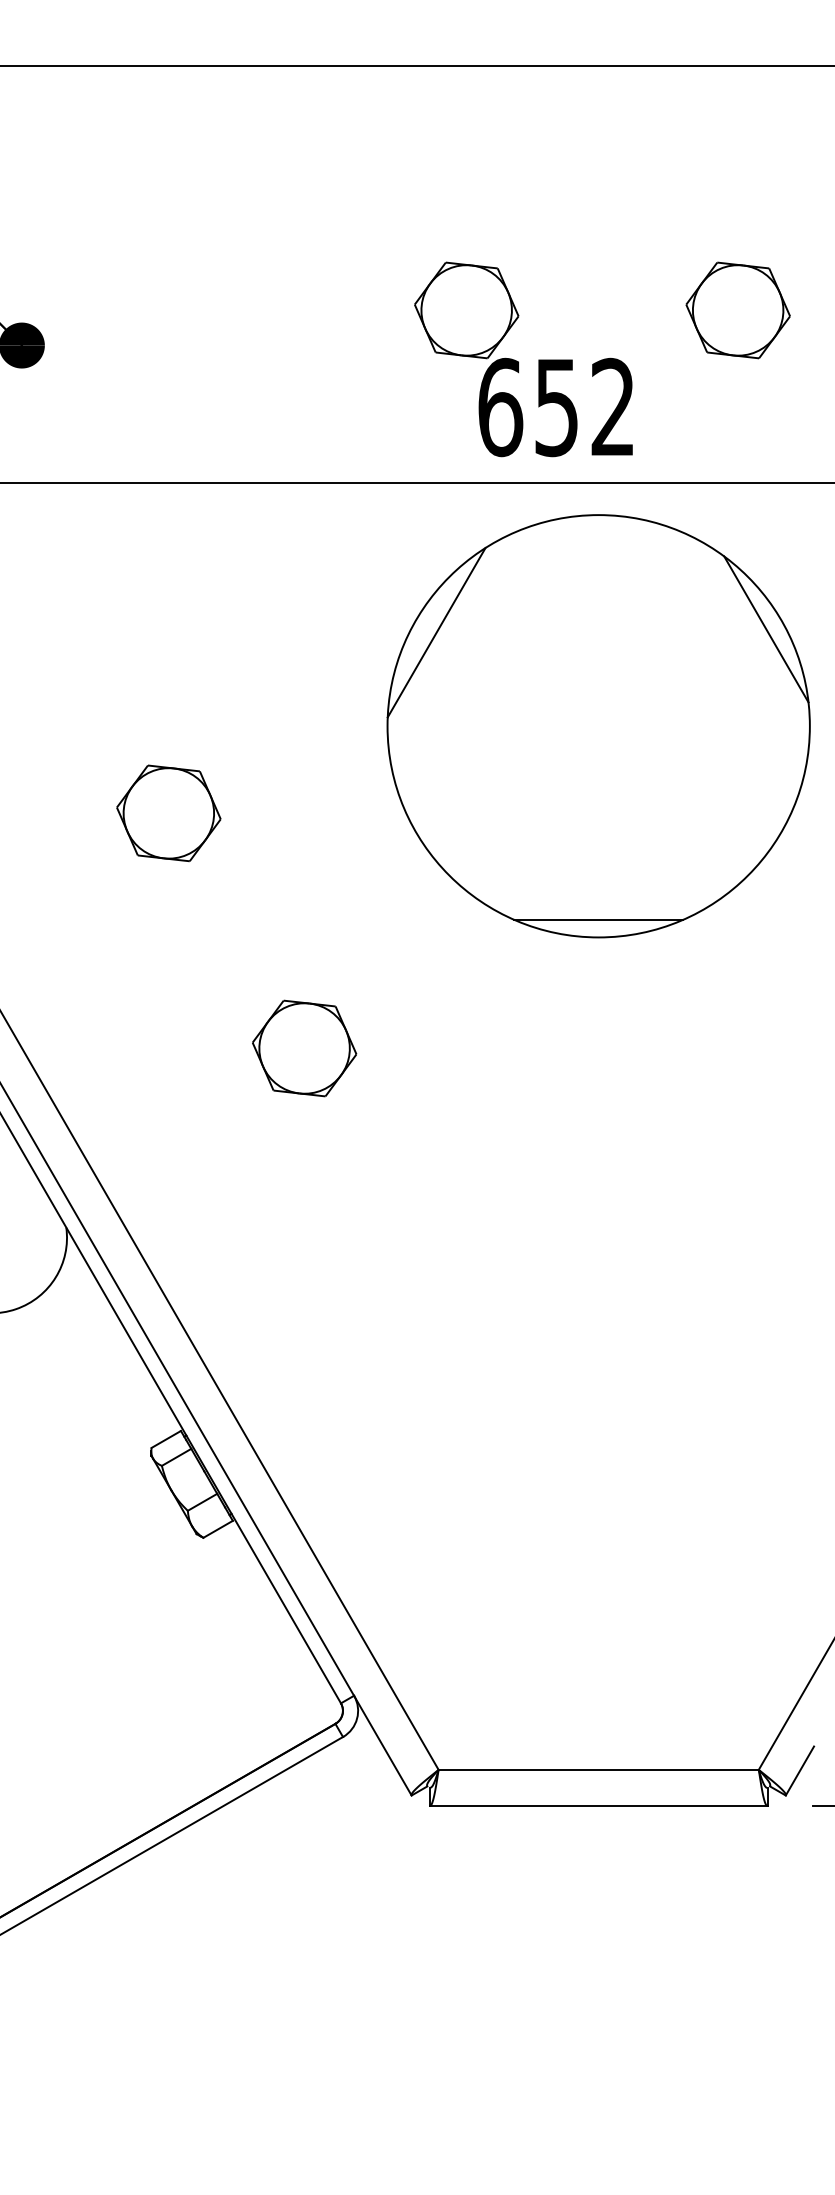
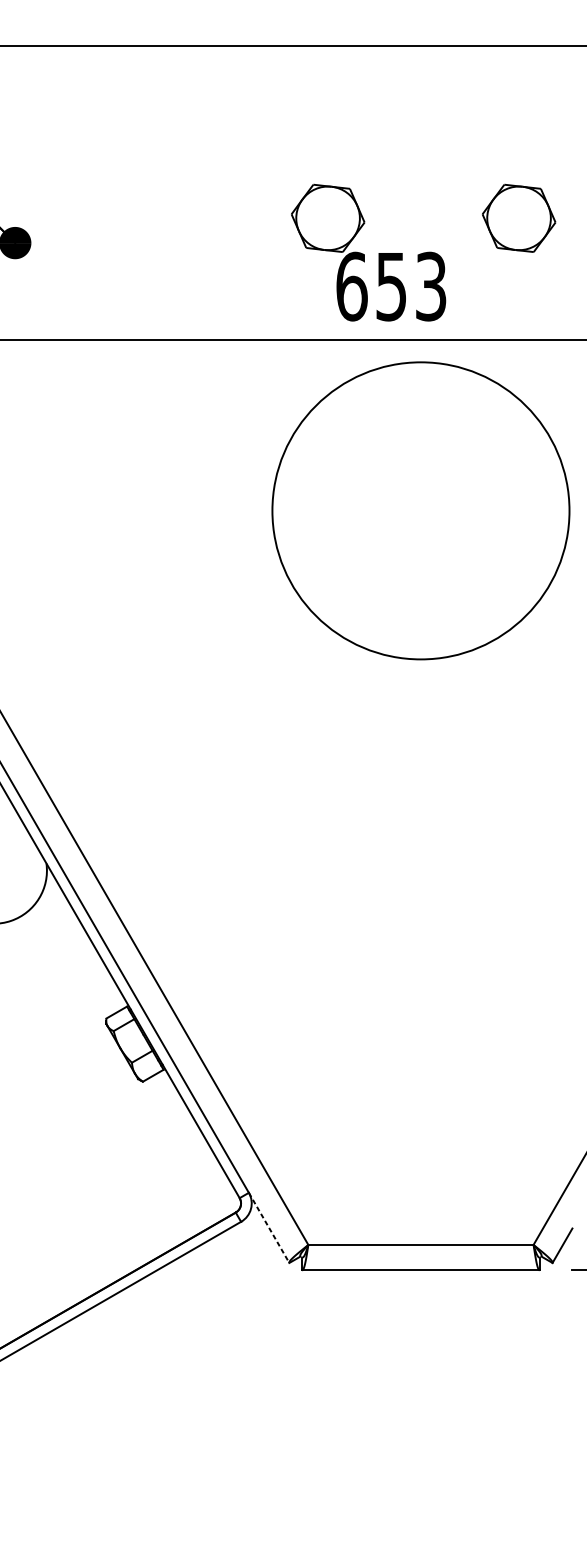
text: (612, 407) -> (430, 286), 652 -> 653
line: (766, 629) -> (538, 442), removed
line: (436, 632) -> (306, 444), removed
part: (168, 813) -> (118, 572), removed
line: (598, 919) -> (420, 646), removed
part: (304, 1048) -> (214, 737), removed
line: (382, 1745) -> (268, 1227), solid -> dashed

